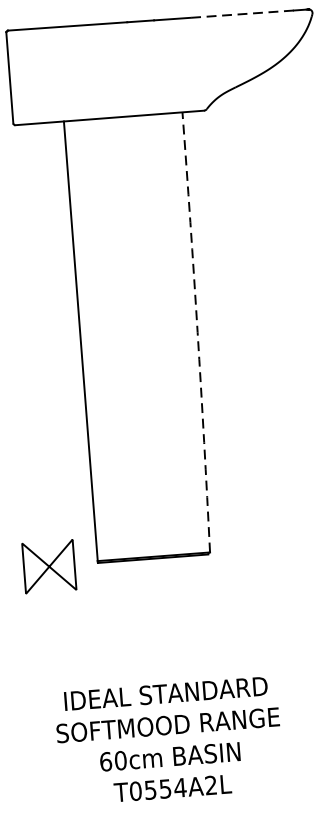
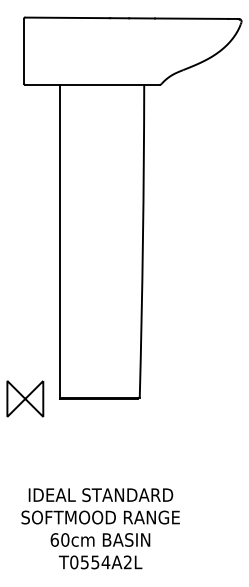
line: (241, 13) -> (191, 18), dashed -> solid
arc: (197, 332) -> (142, 241), dashed -> solid

